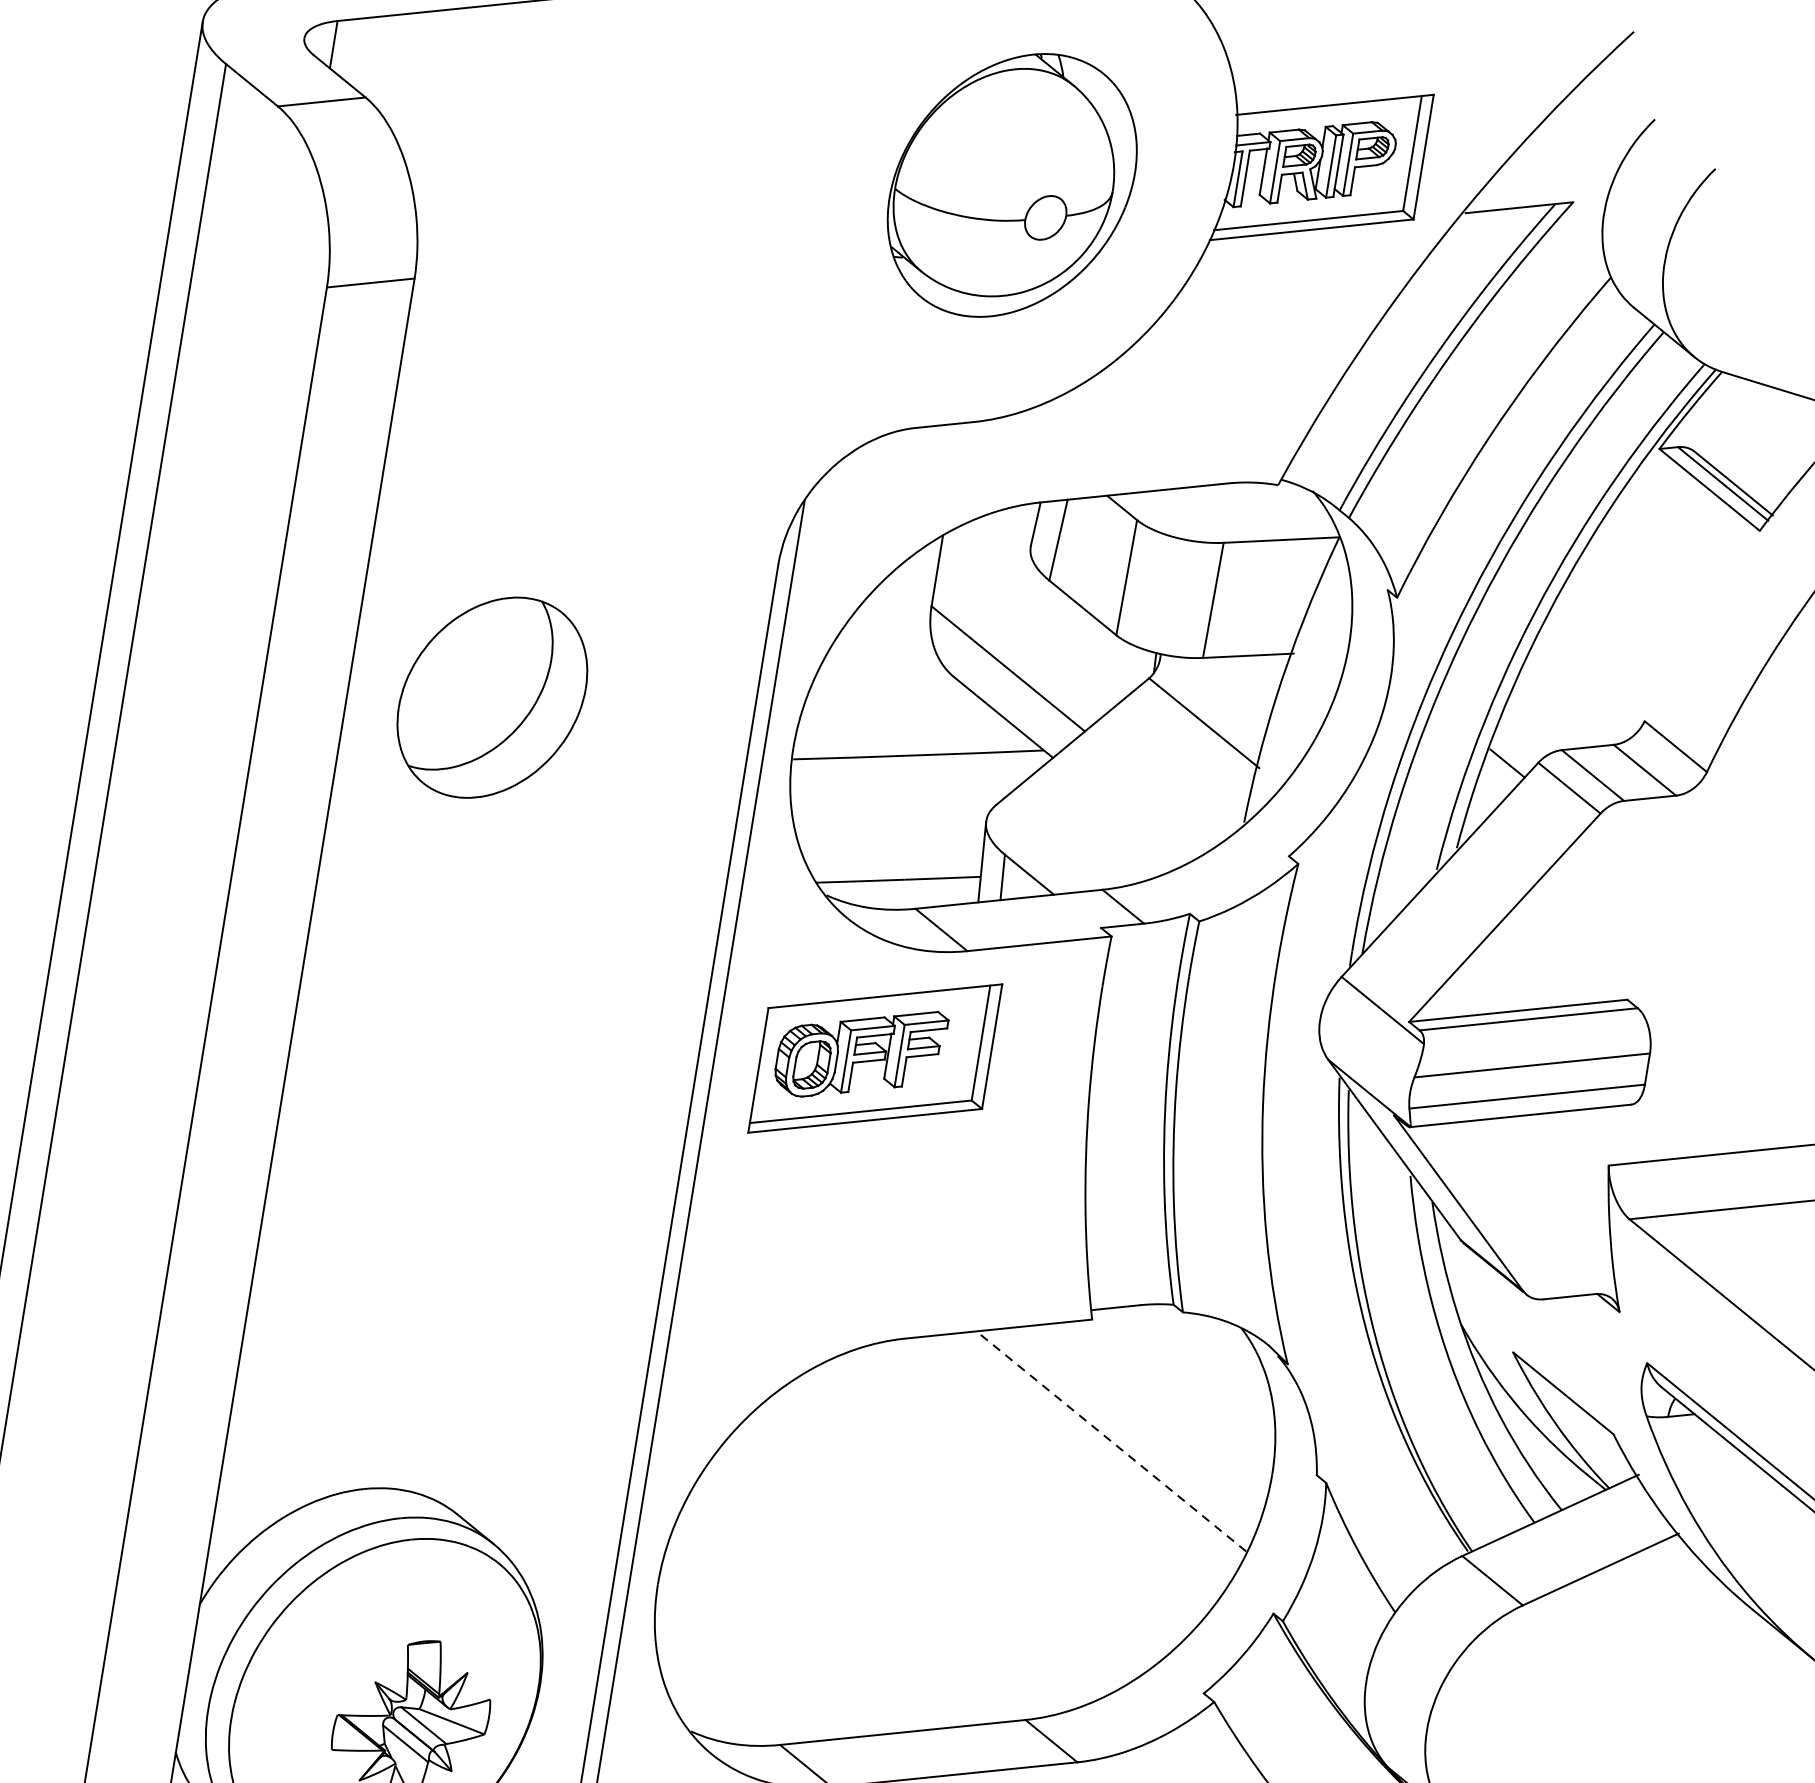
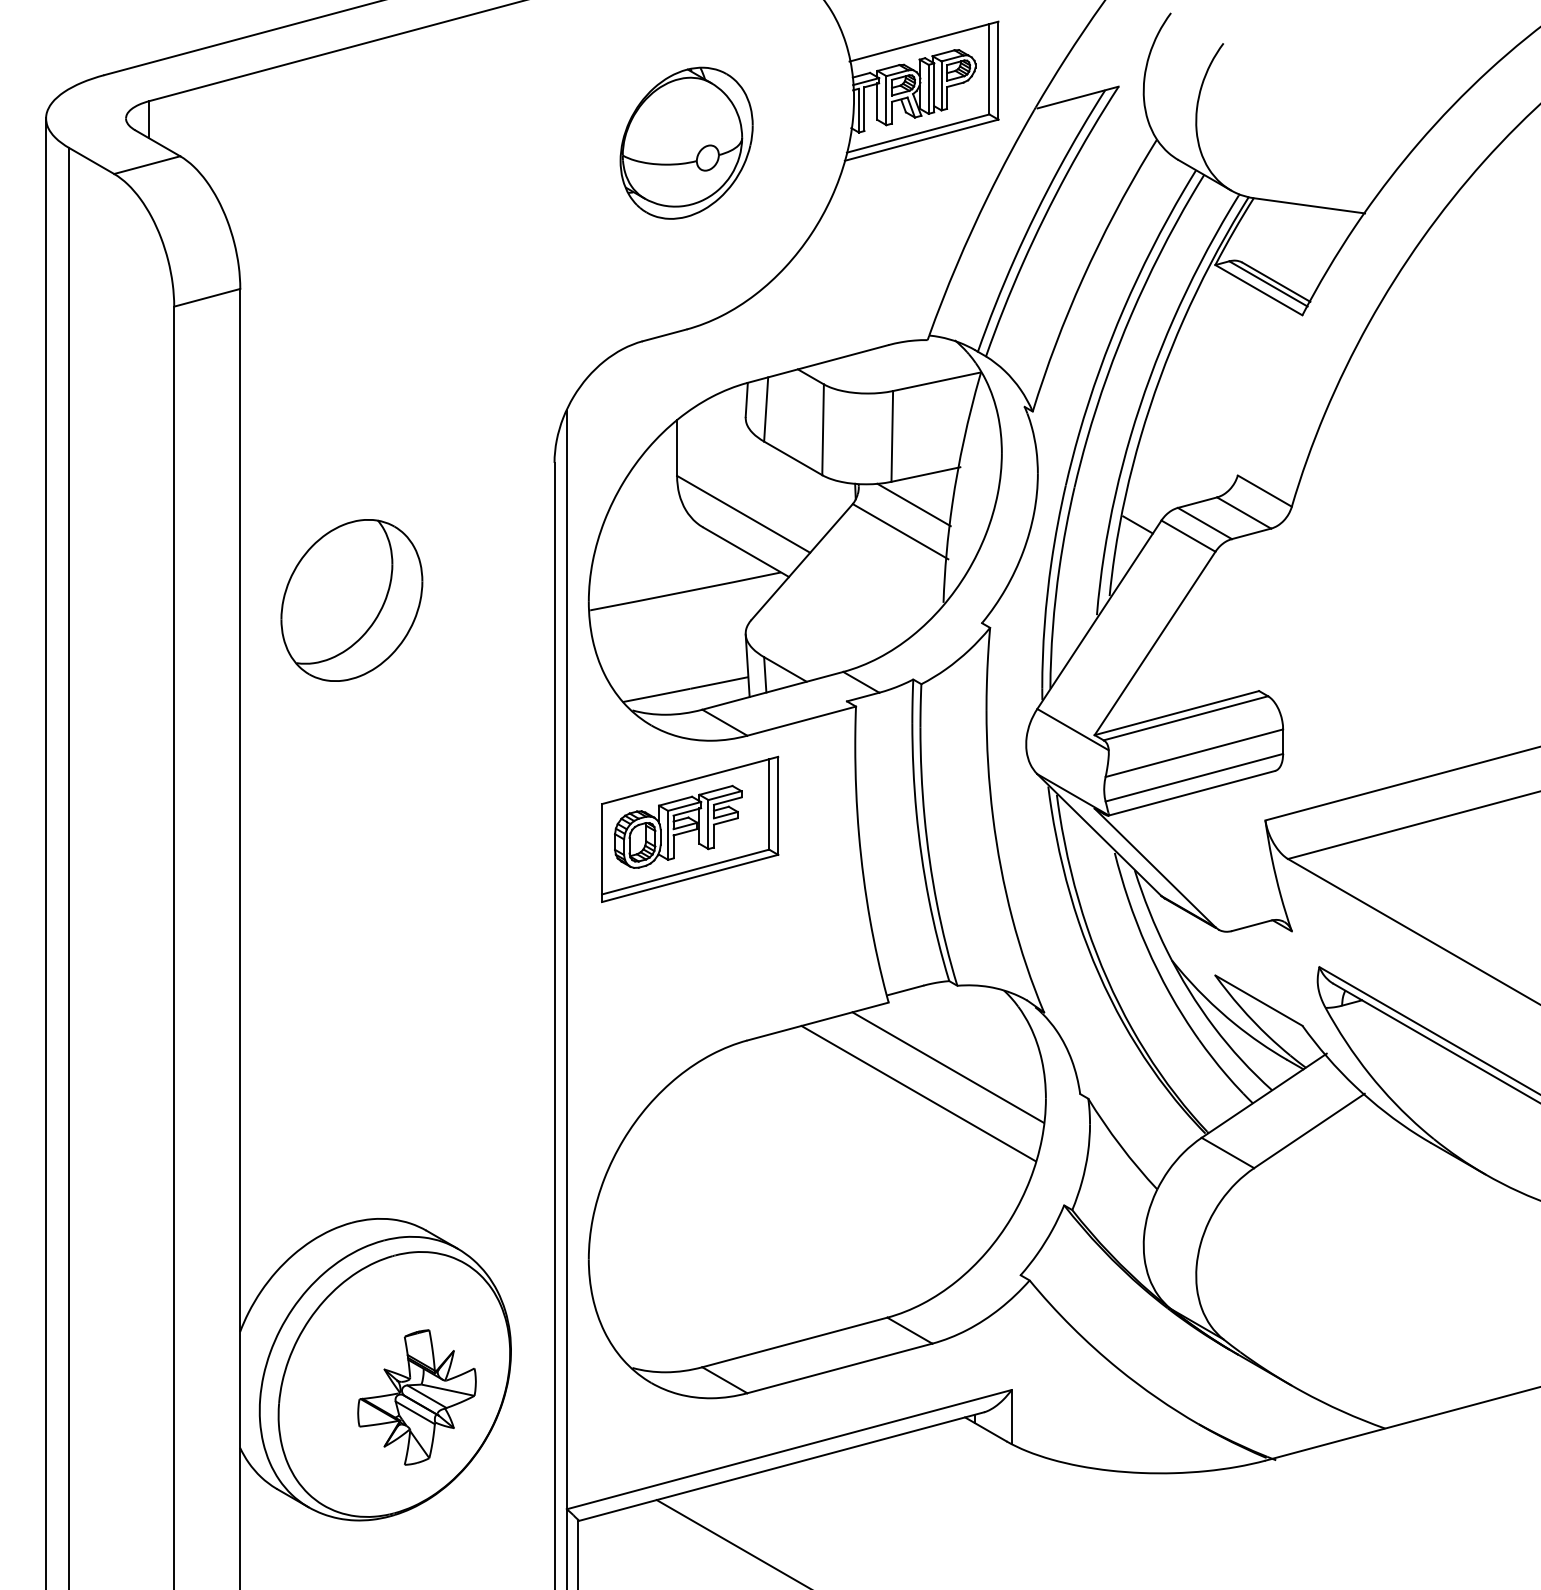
part: (1012, 184) -> (686, 142), size x0.71
line: (1226, 691) -> (913, 504), added
line: (1153, 1414) -> (947, 1067), added
line: (1111, 1441) -> (918, 1093), dashed -> solid

